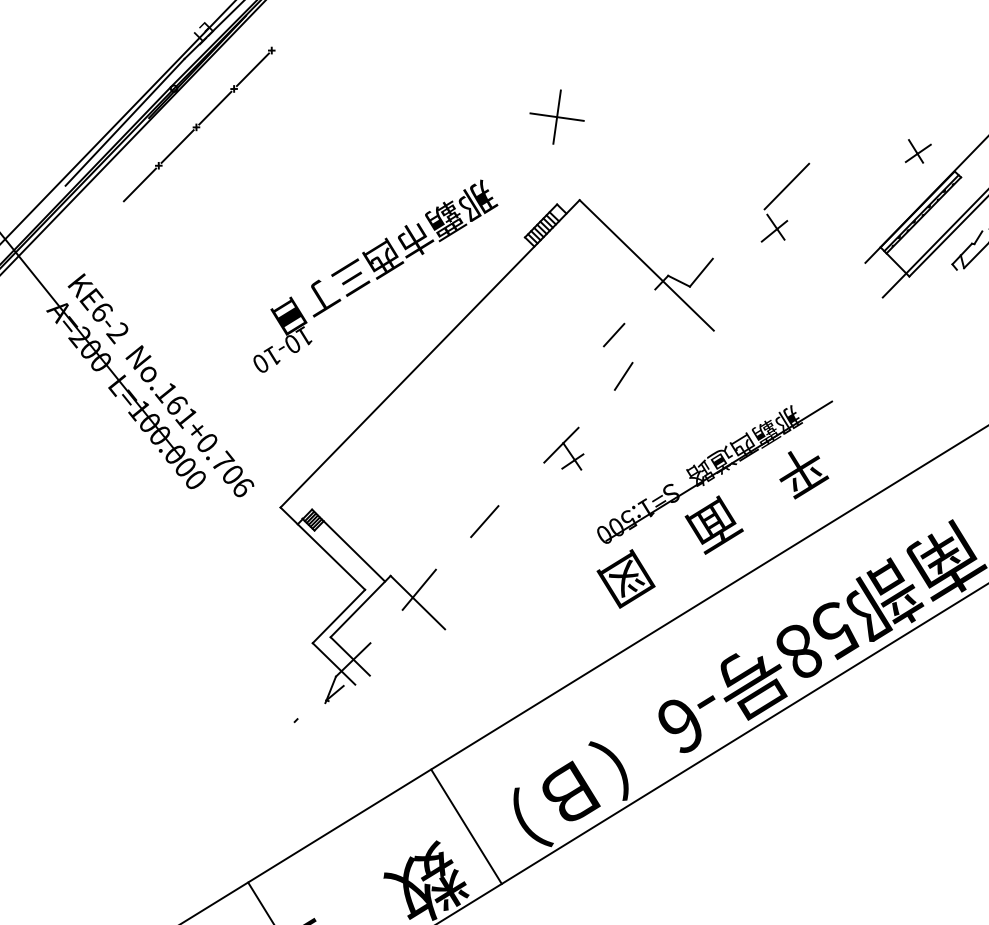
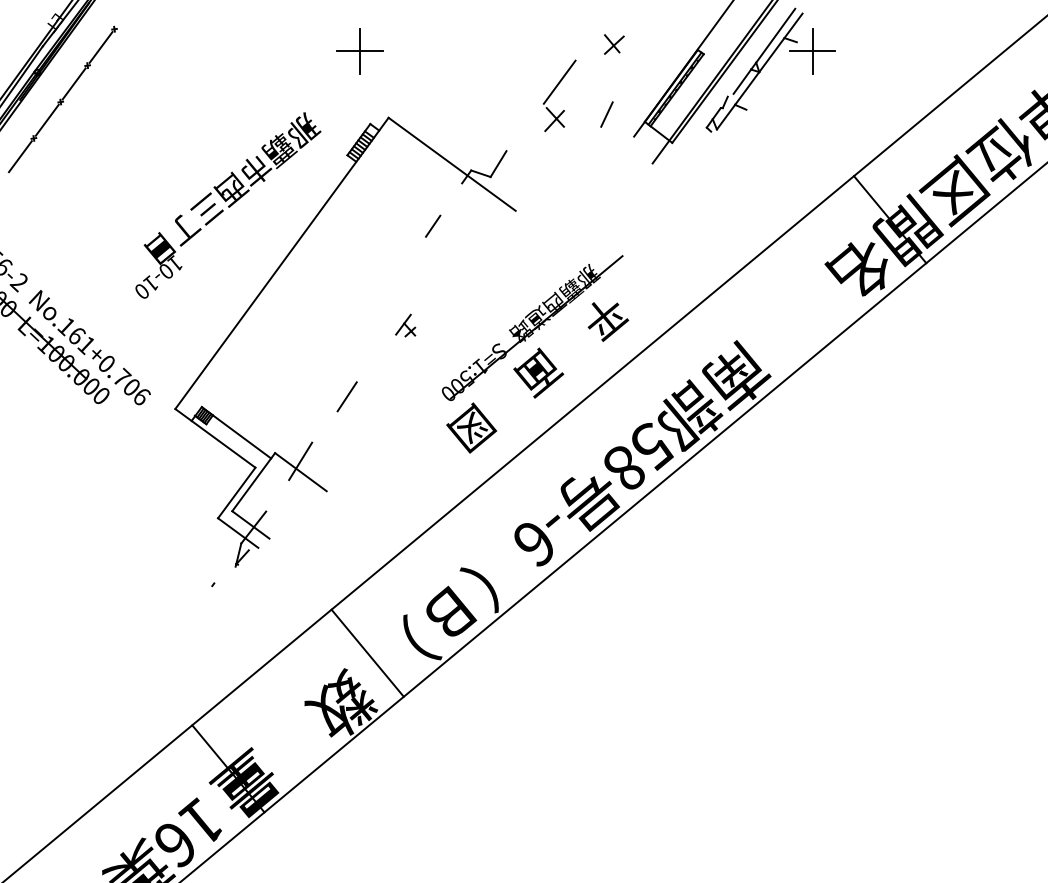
part: (918, 152) -> (614, 44), moved
line: (623, 376) -> (606, 114), moved
part: (565, 447) -> (405, 325), size x0.6

